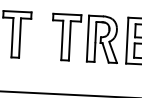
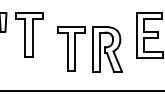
part: (84, 38) -> (89, 49), moved

